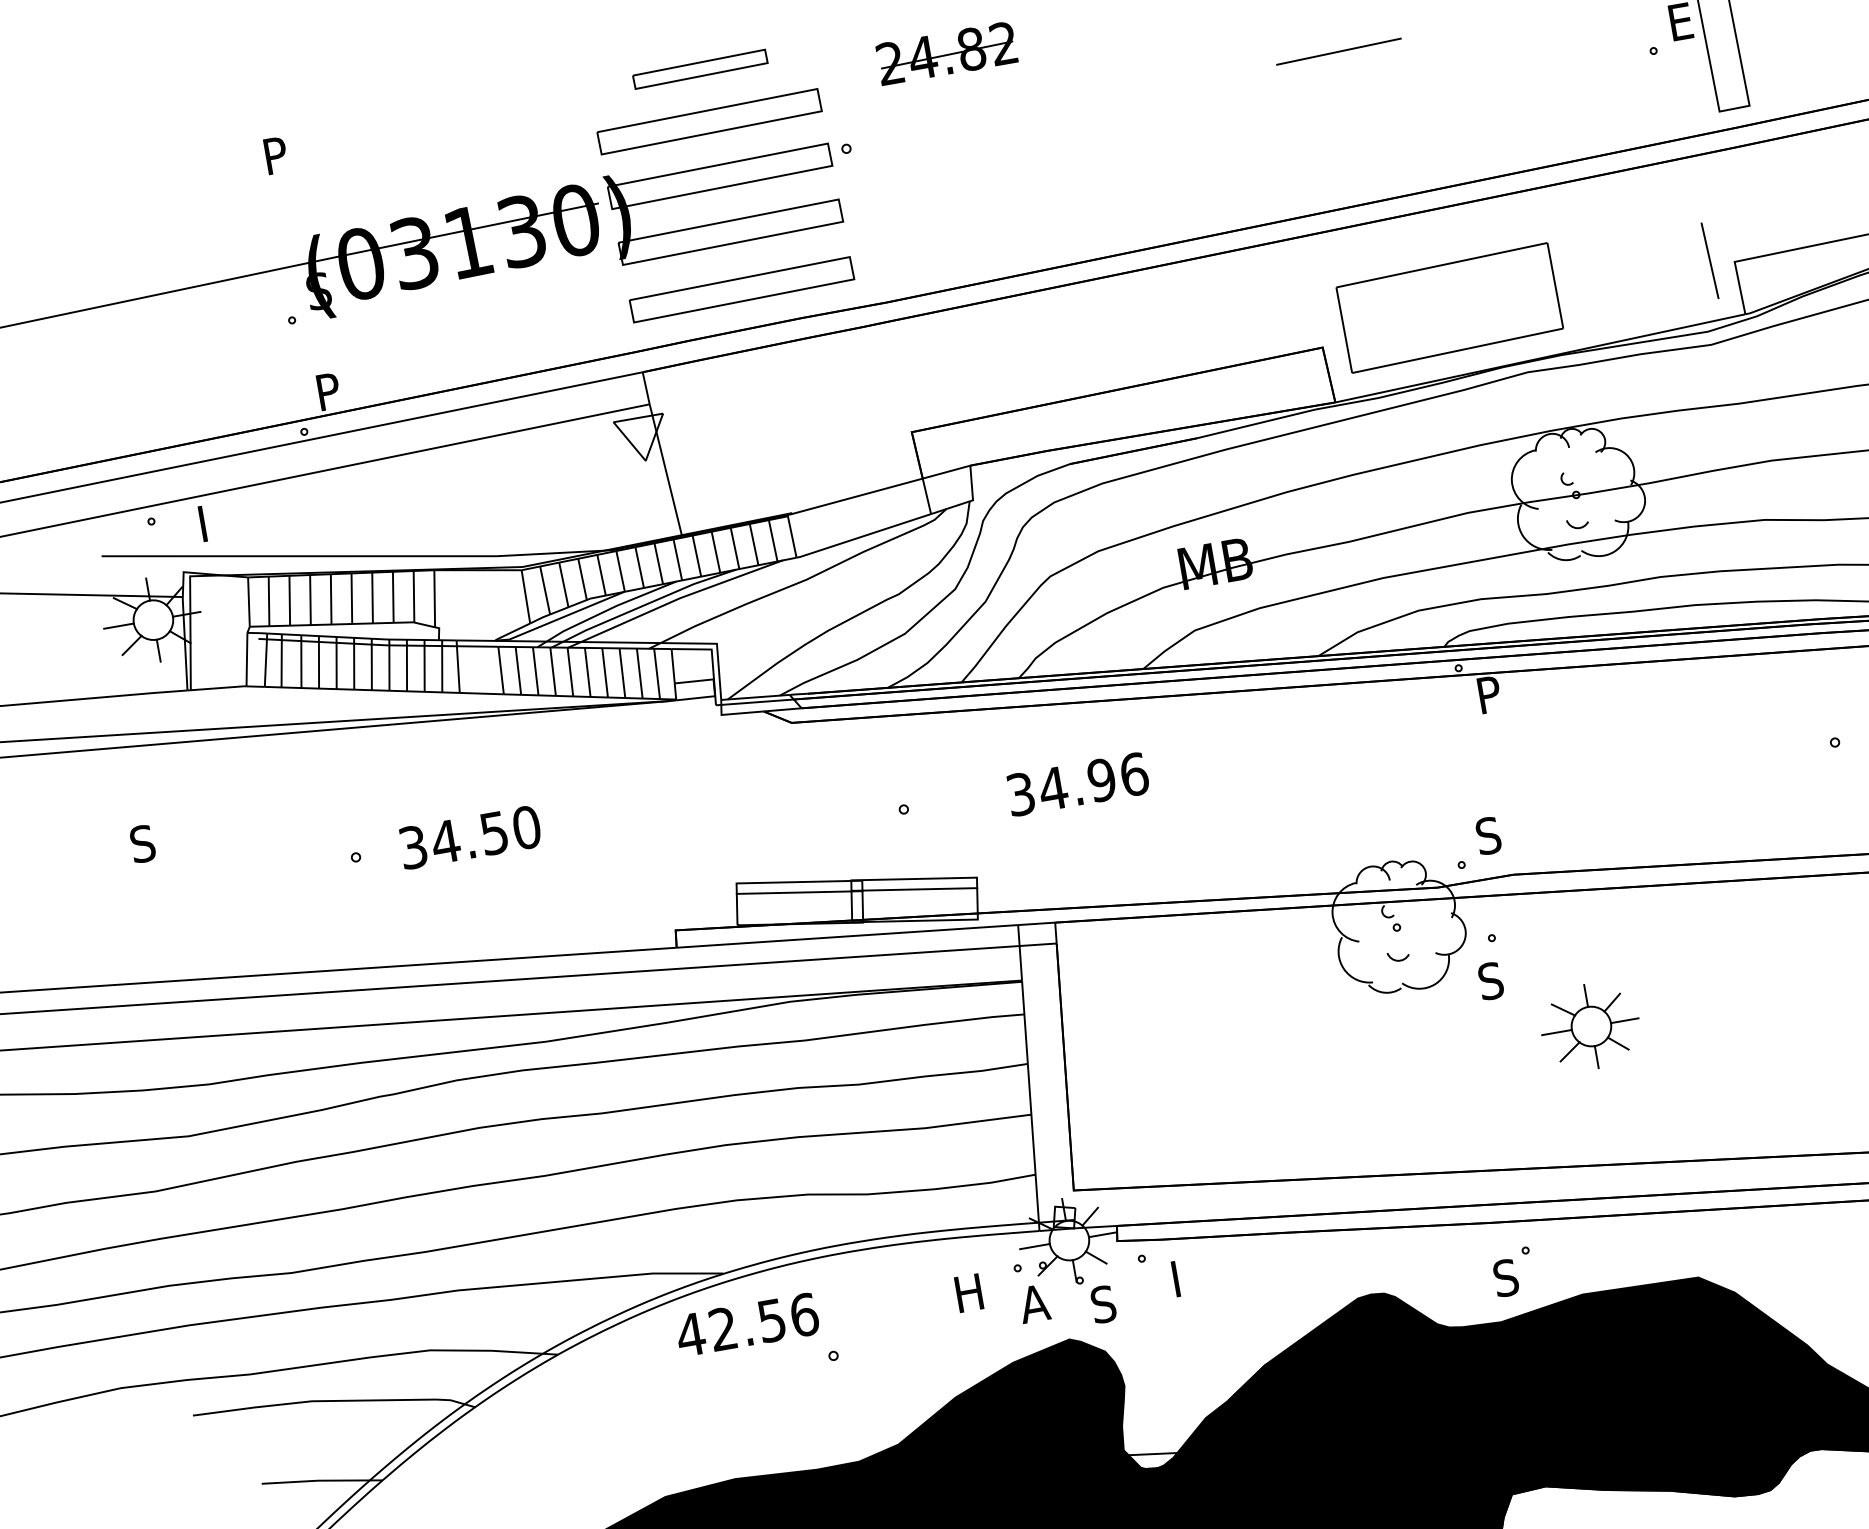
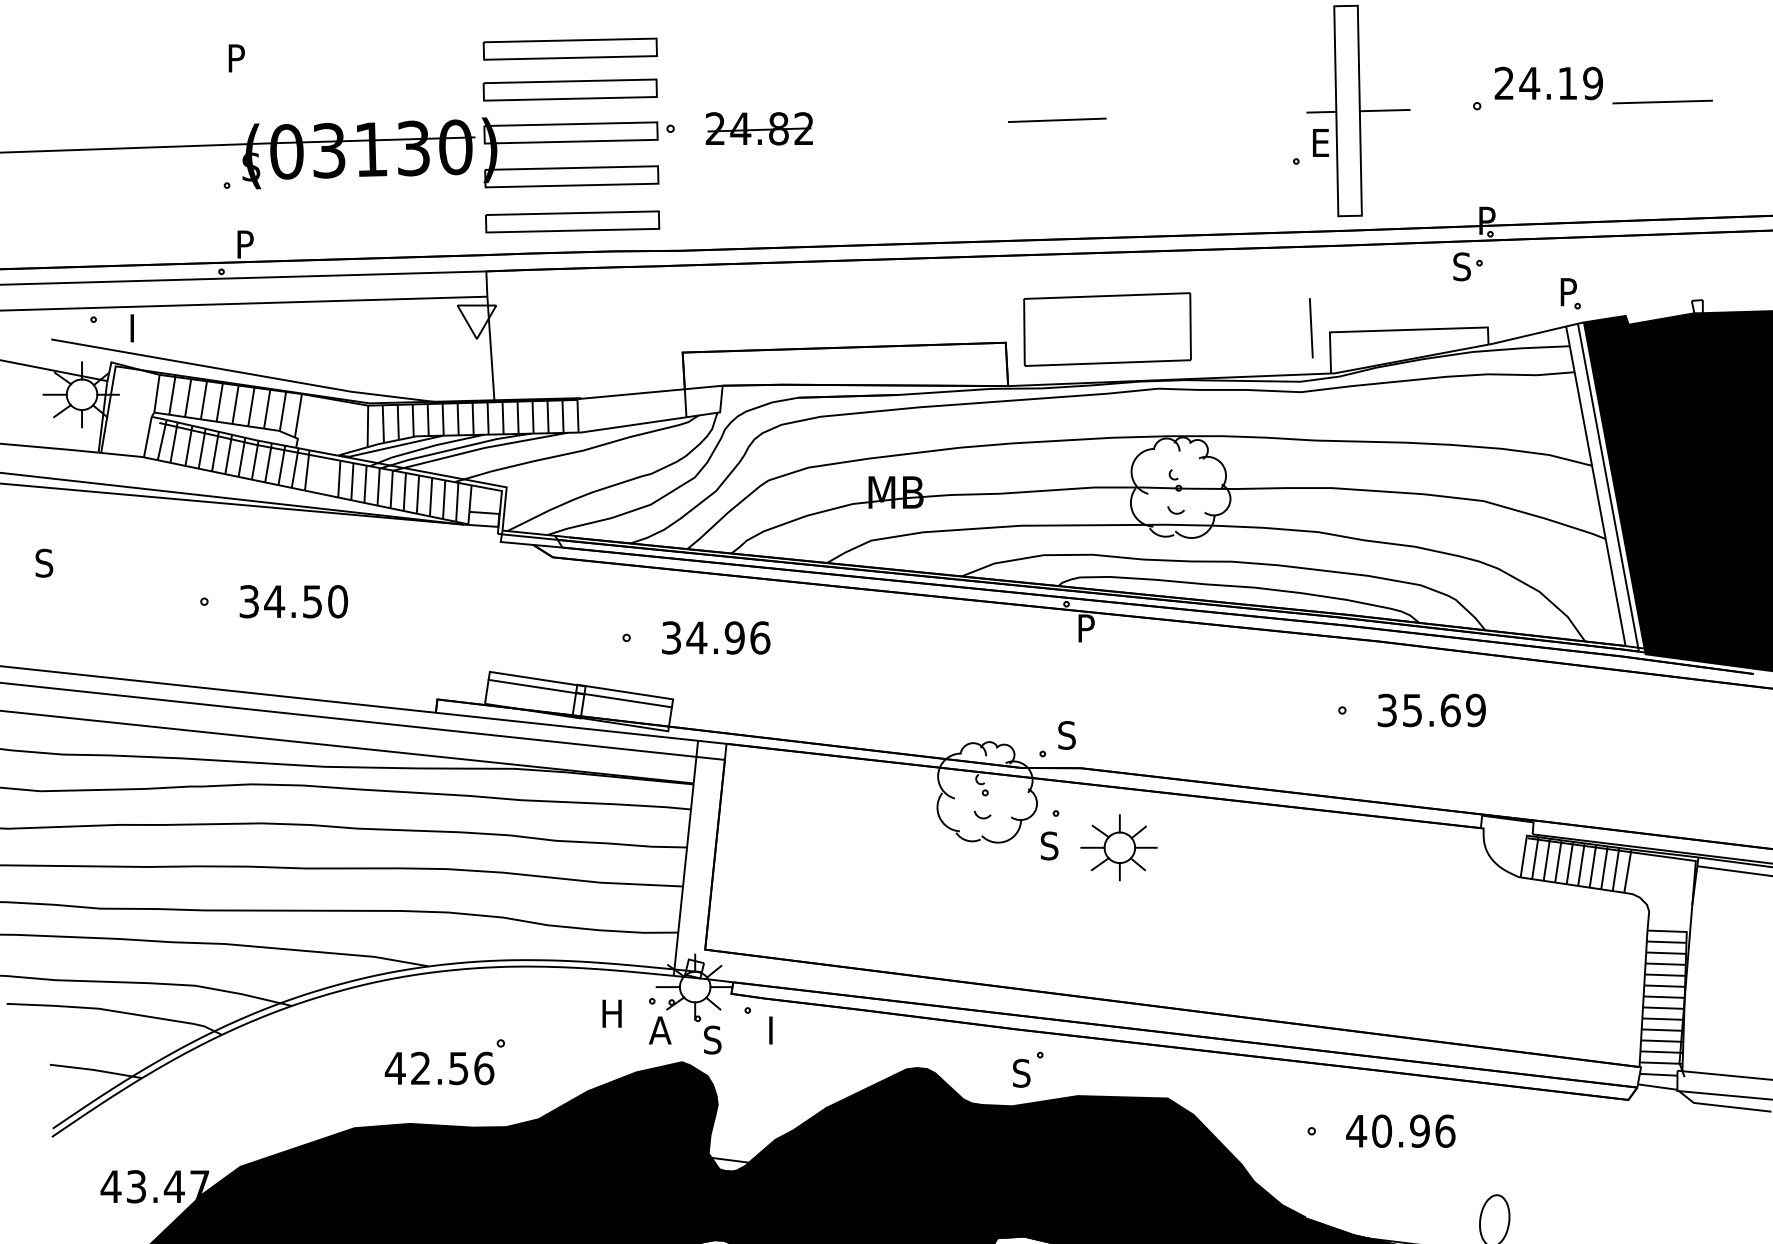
part: (945, 53) -> (758, 128), moved
part: (699, 68) -> (569, 48), size x1.67
text: (1078, 783) -> (716, 637), moved
part: (1589, 1026) -> (1118, 847), moved
text: (747, 1324) -> (439, 1068), moved

